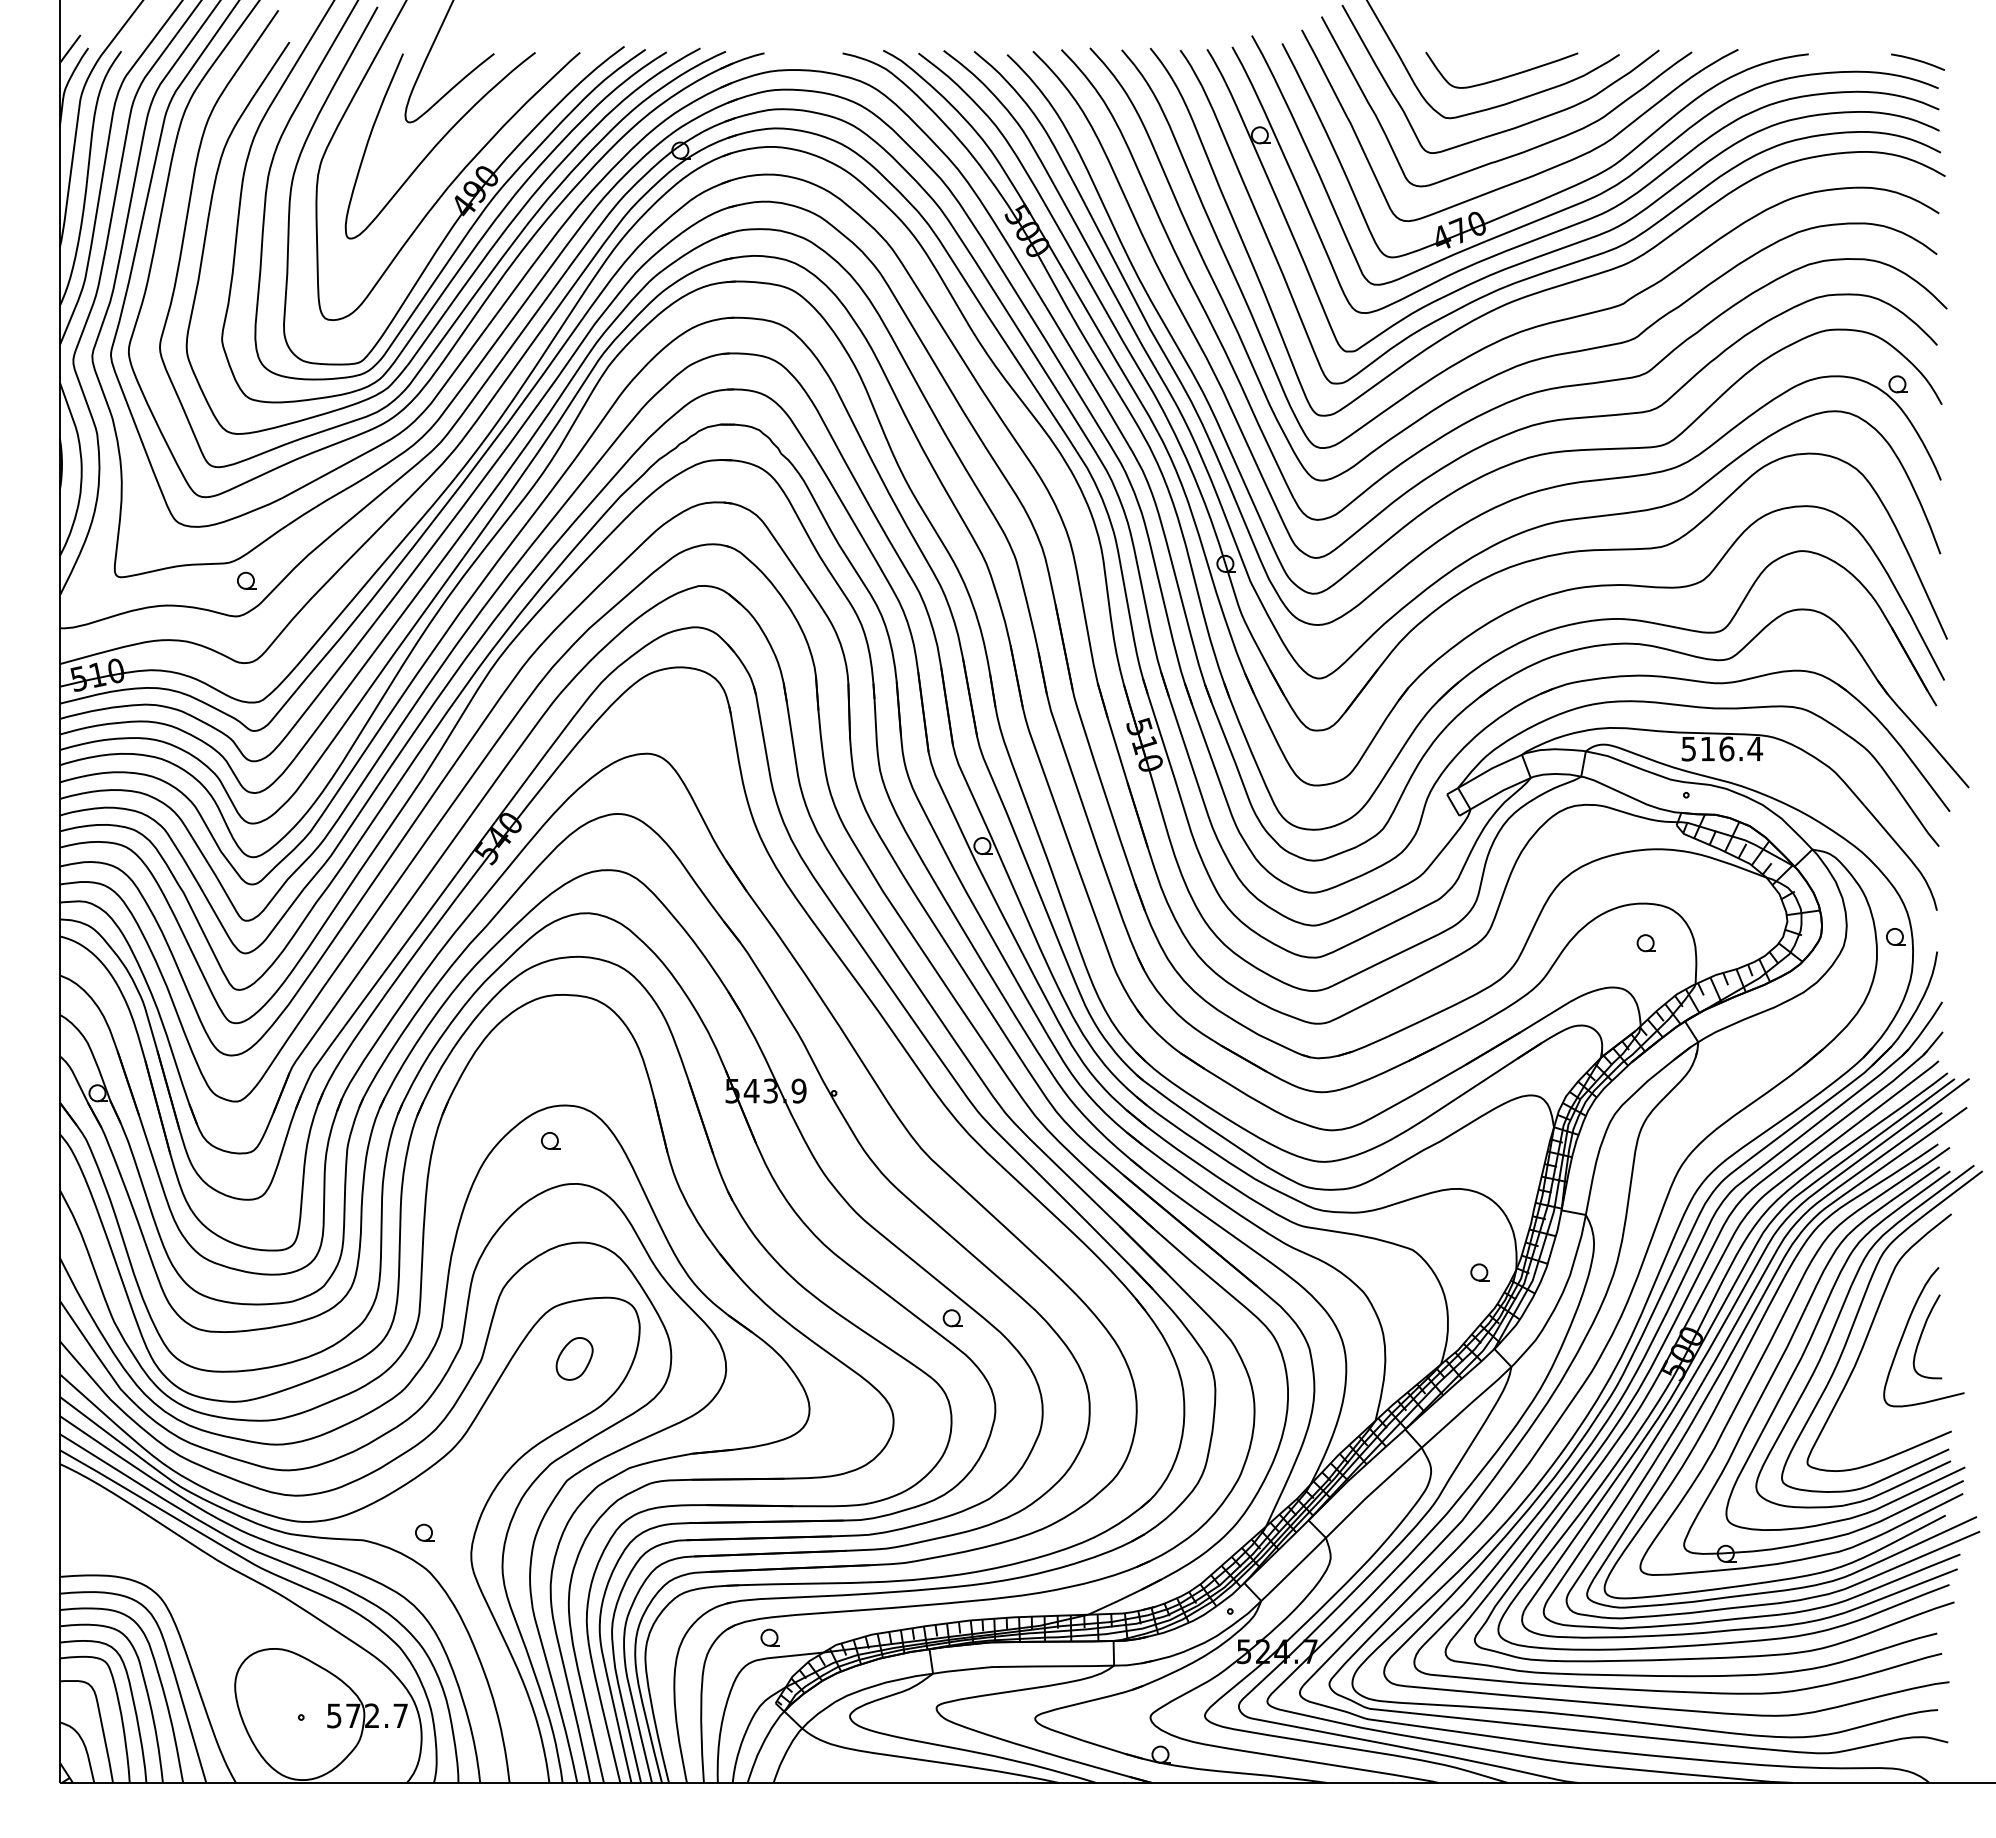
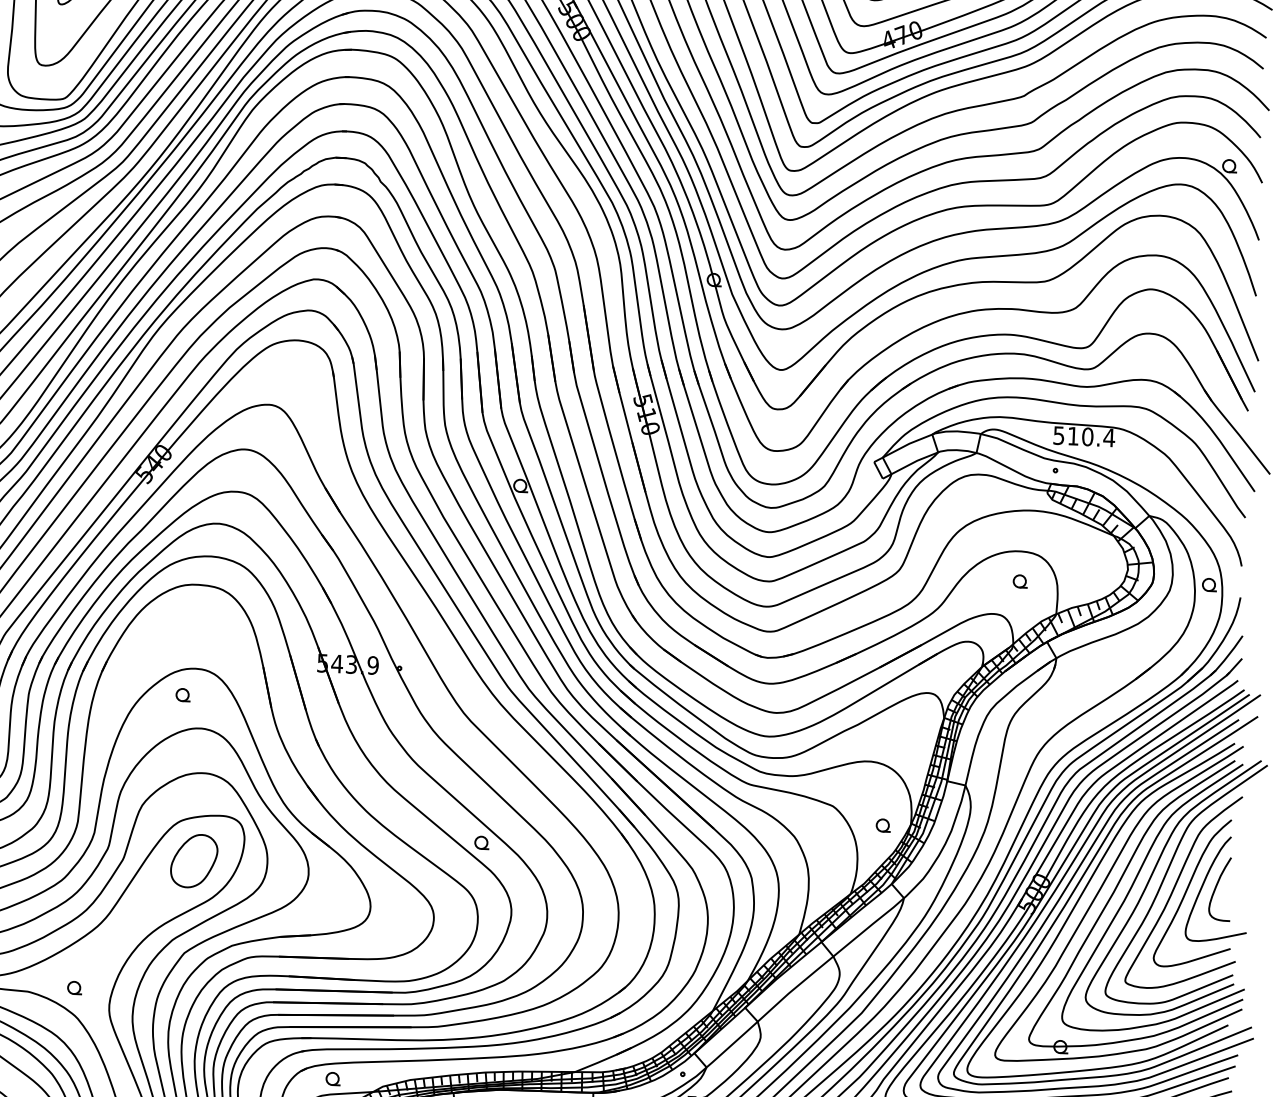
text: (1726, 748) -> (1087, 436), 516.4 -> 510.4
curve: (1884, 1339) -> (1187, 889), added
part: (574, 1358) -> (194, 860), size x1.67

